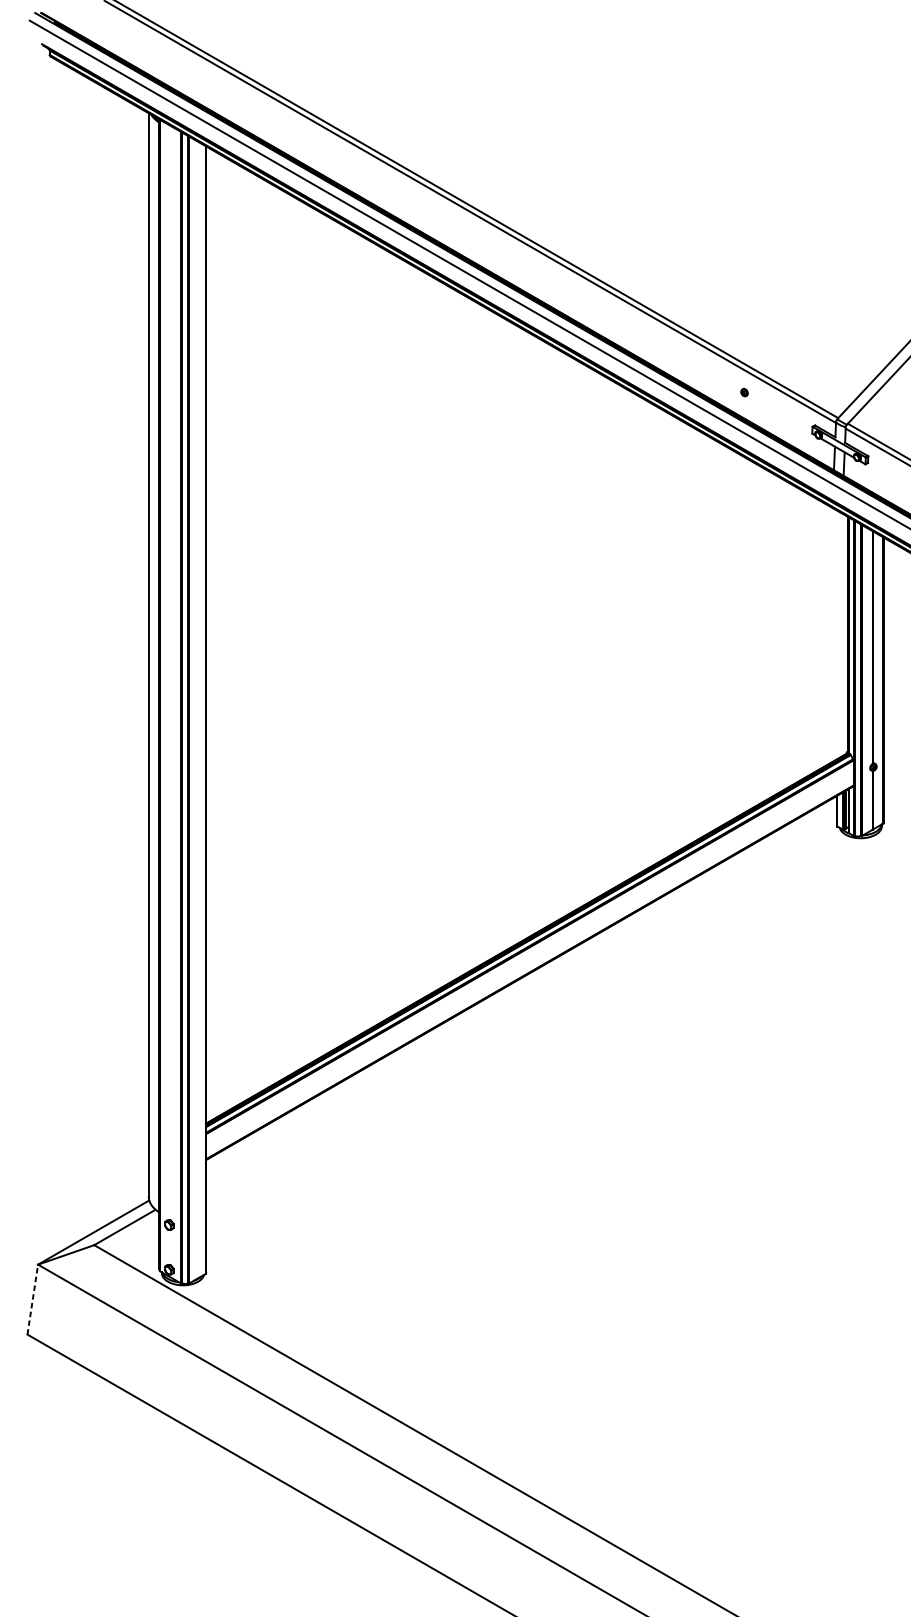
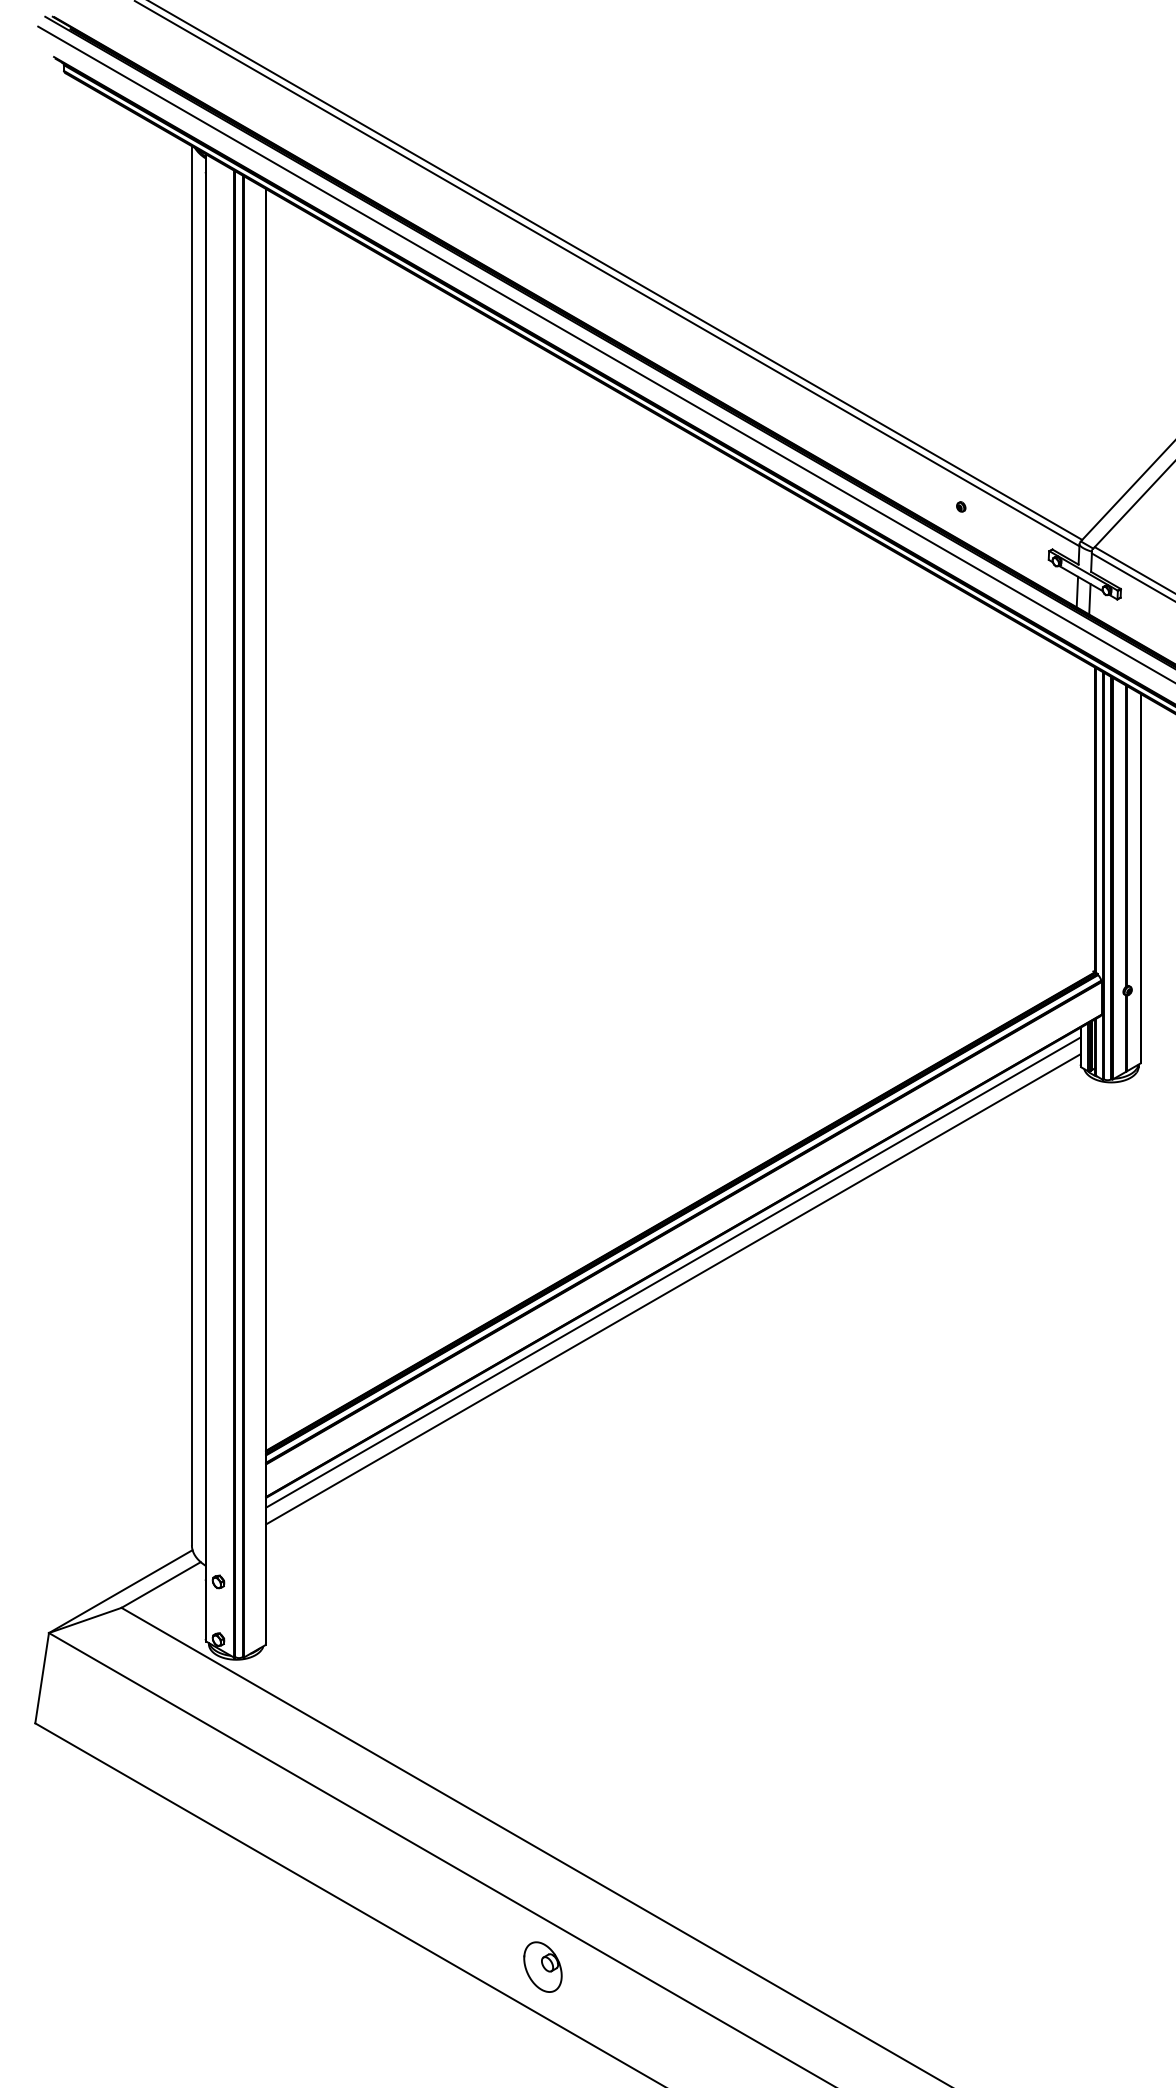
line: (521, 985) -> (673, 1272), added
line: (521, 998) -> (673, 1289), added
line: (33, 1299) -> (42, 1678), dashed -> solid
part: (420, 1522) -> (542, 1966), added

